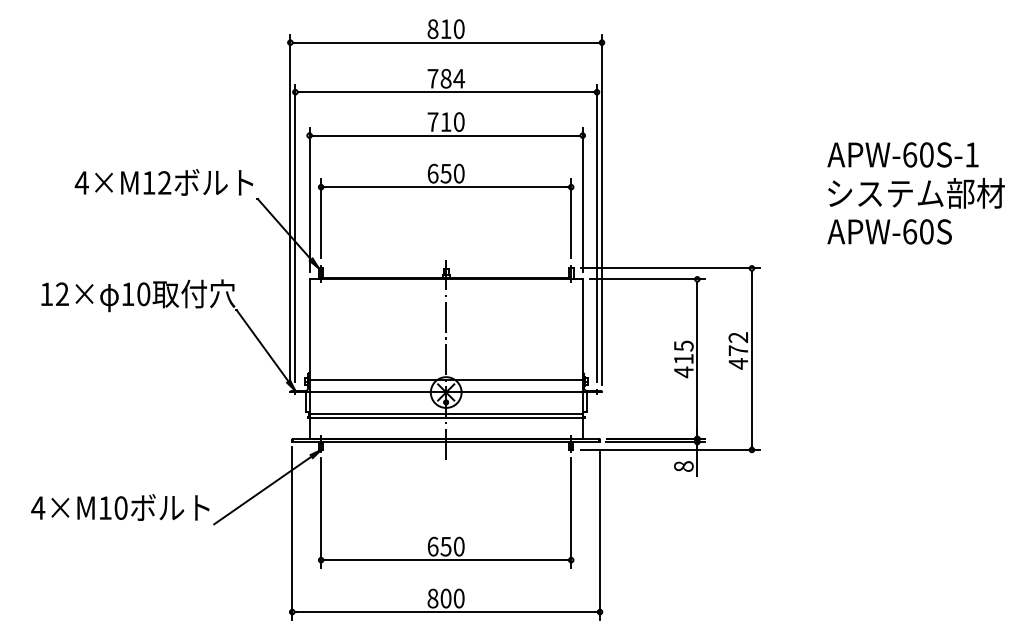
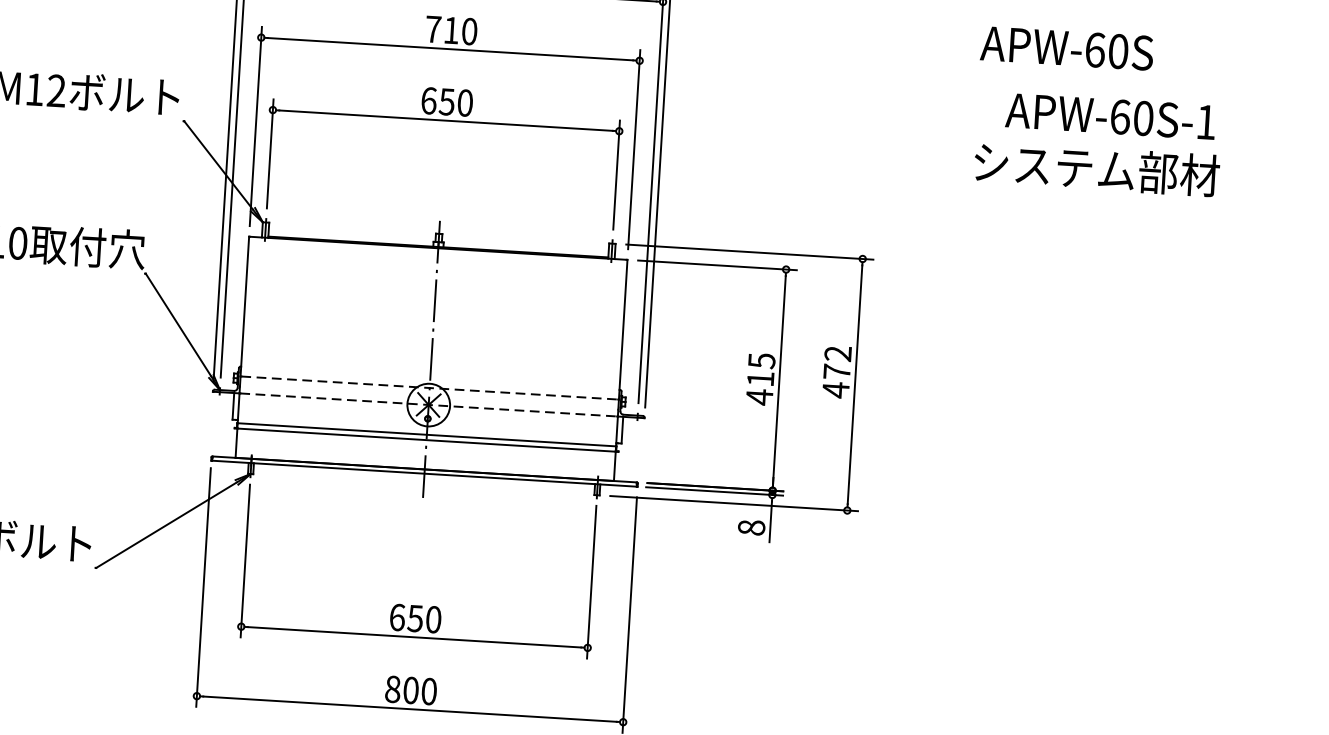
text: (902, 154) -> (1110, 115), moved
text: (889, 231) -> (1066, 47), moved
line: (446, 380) -> (430, 388), solid -> dashed
line: (446, 392) -> (429, 405), solid -> dashed

